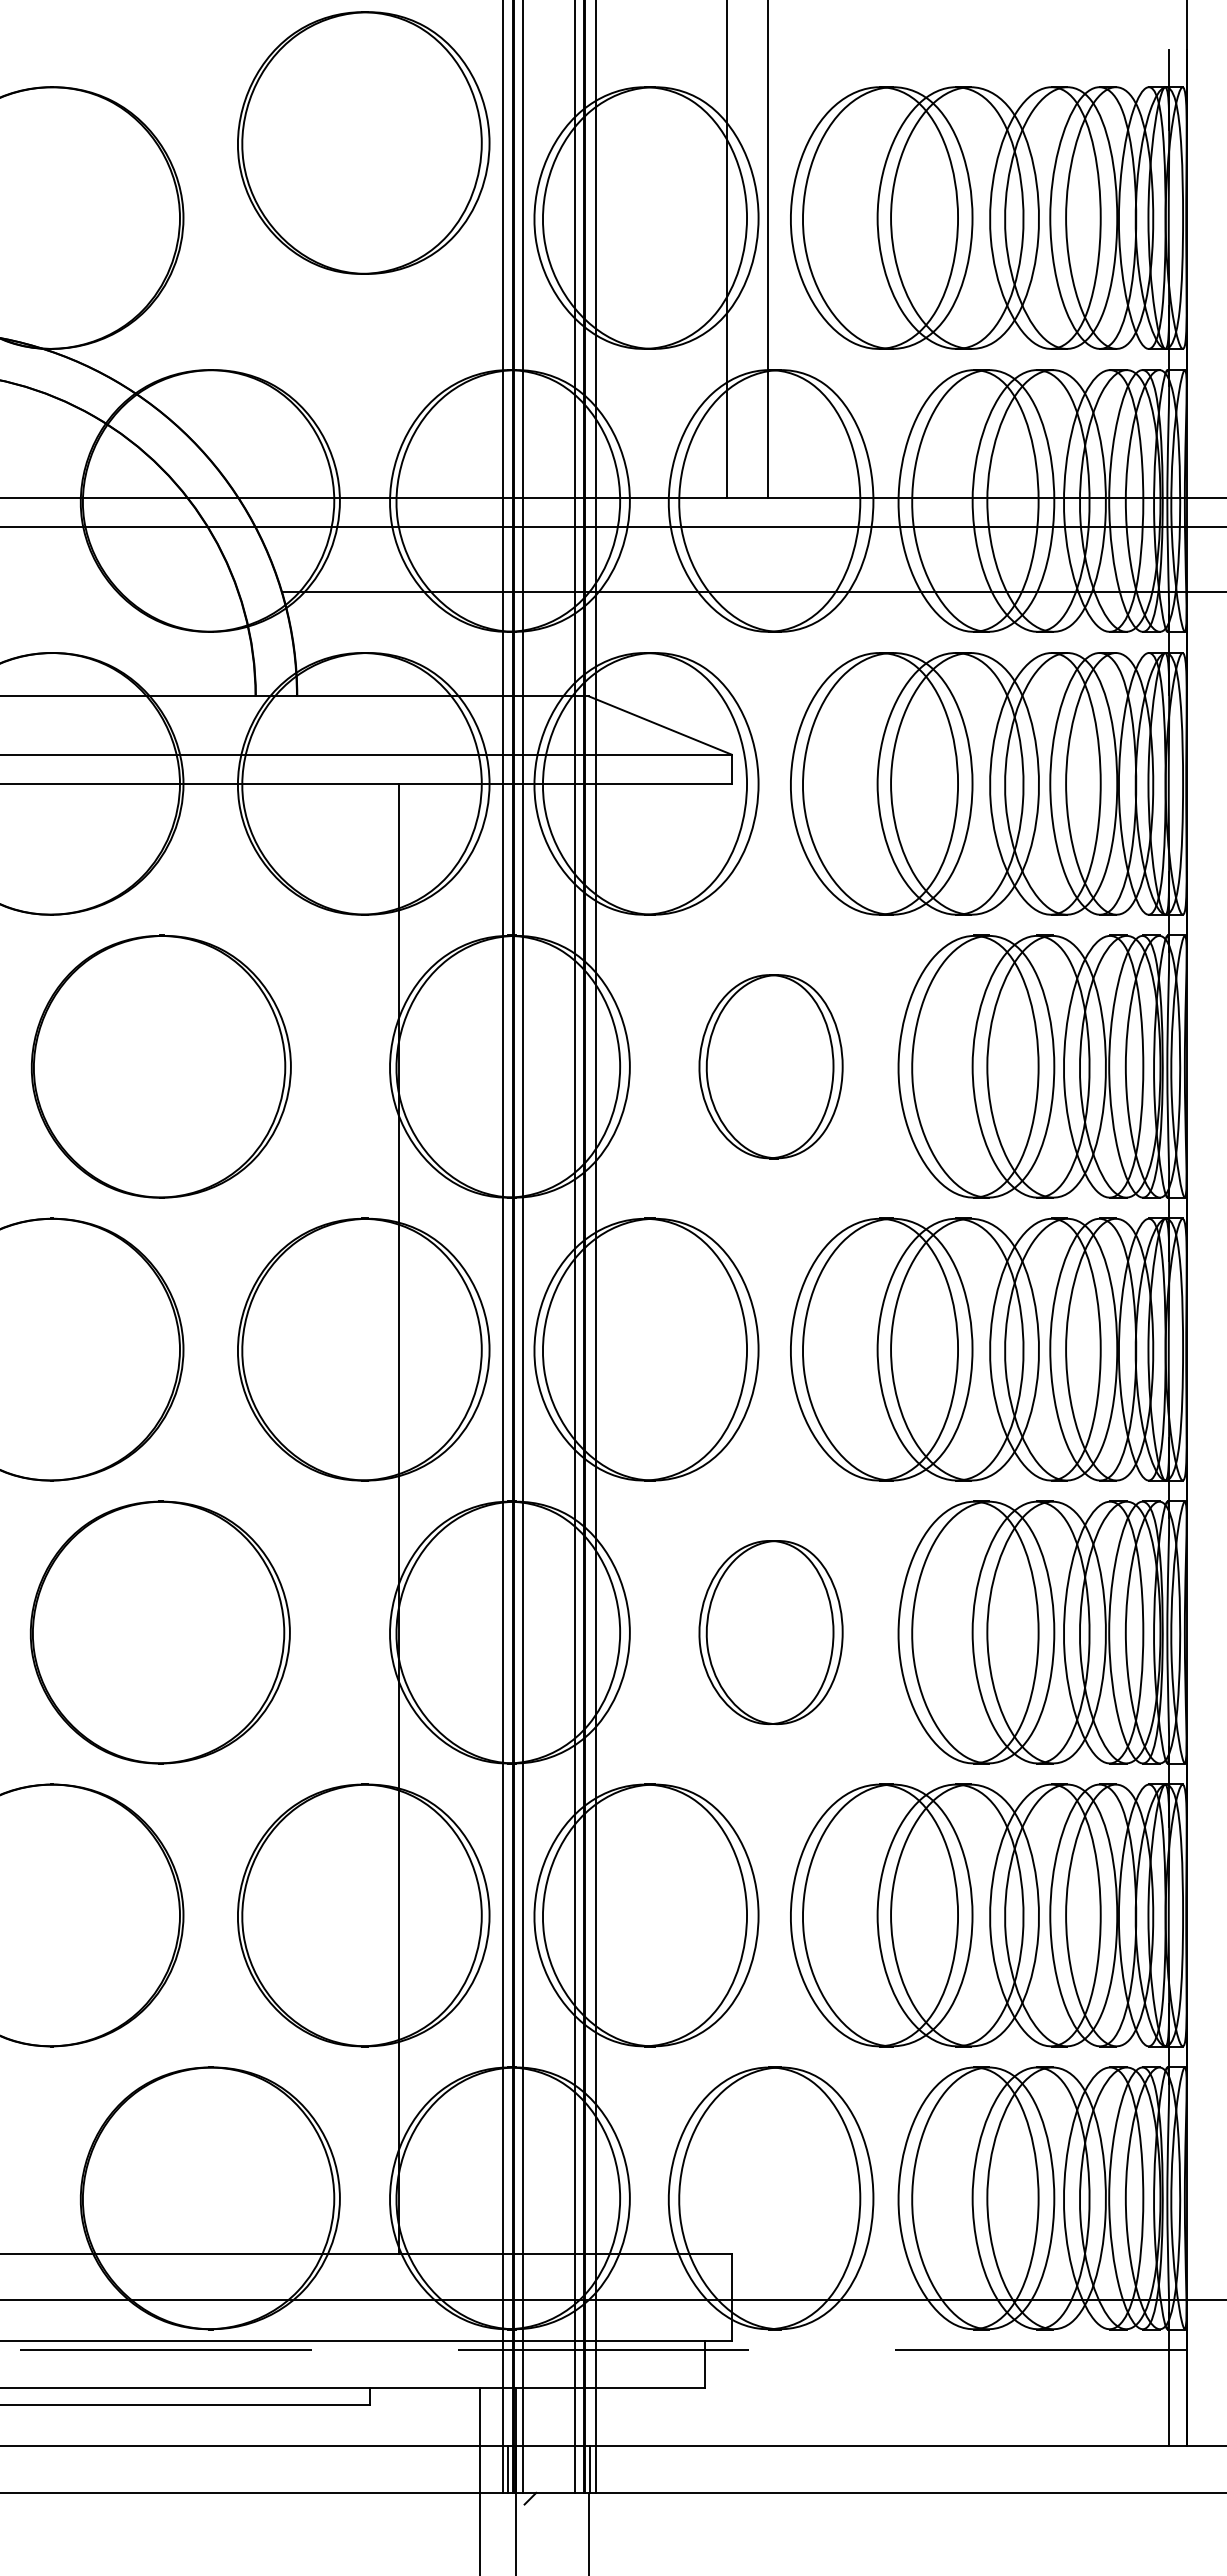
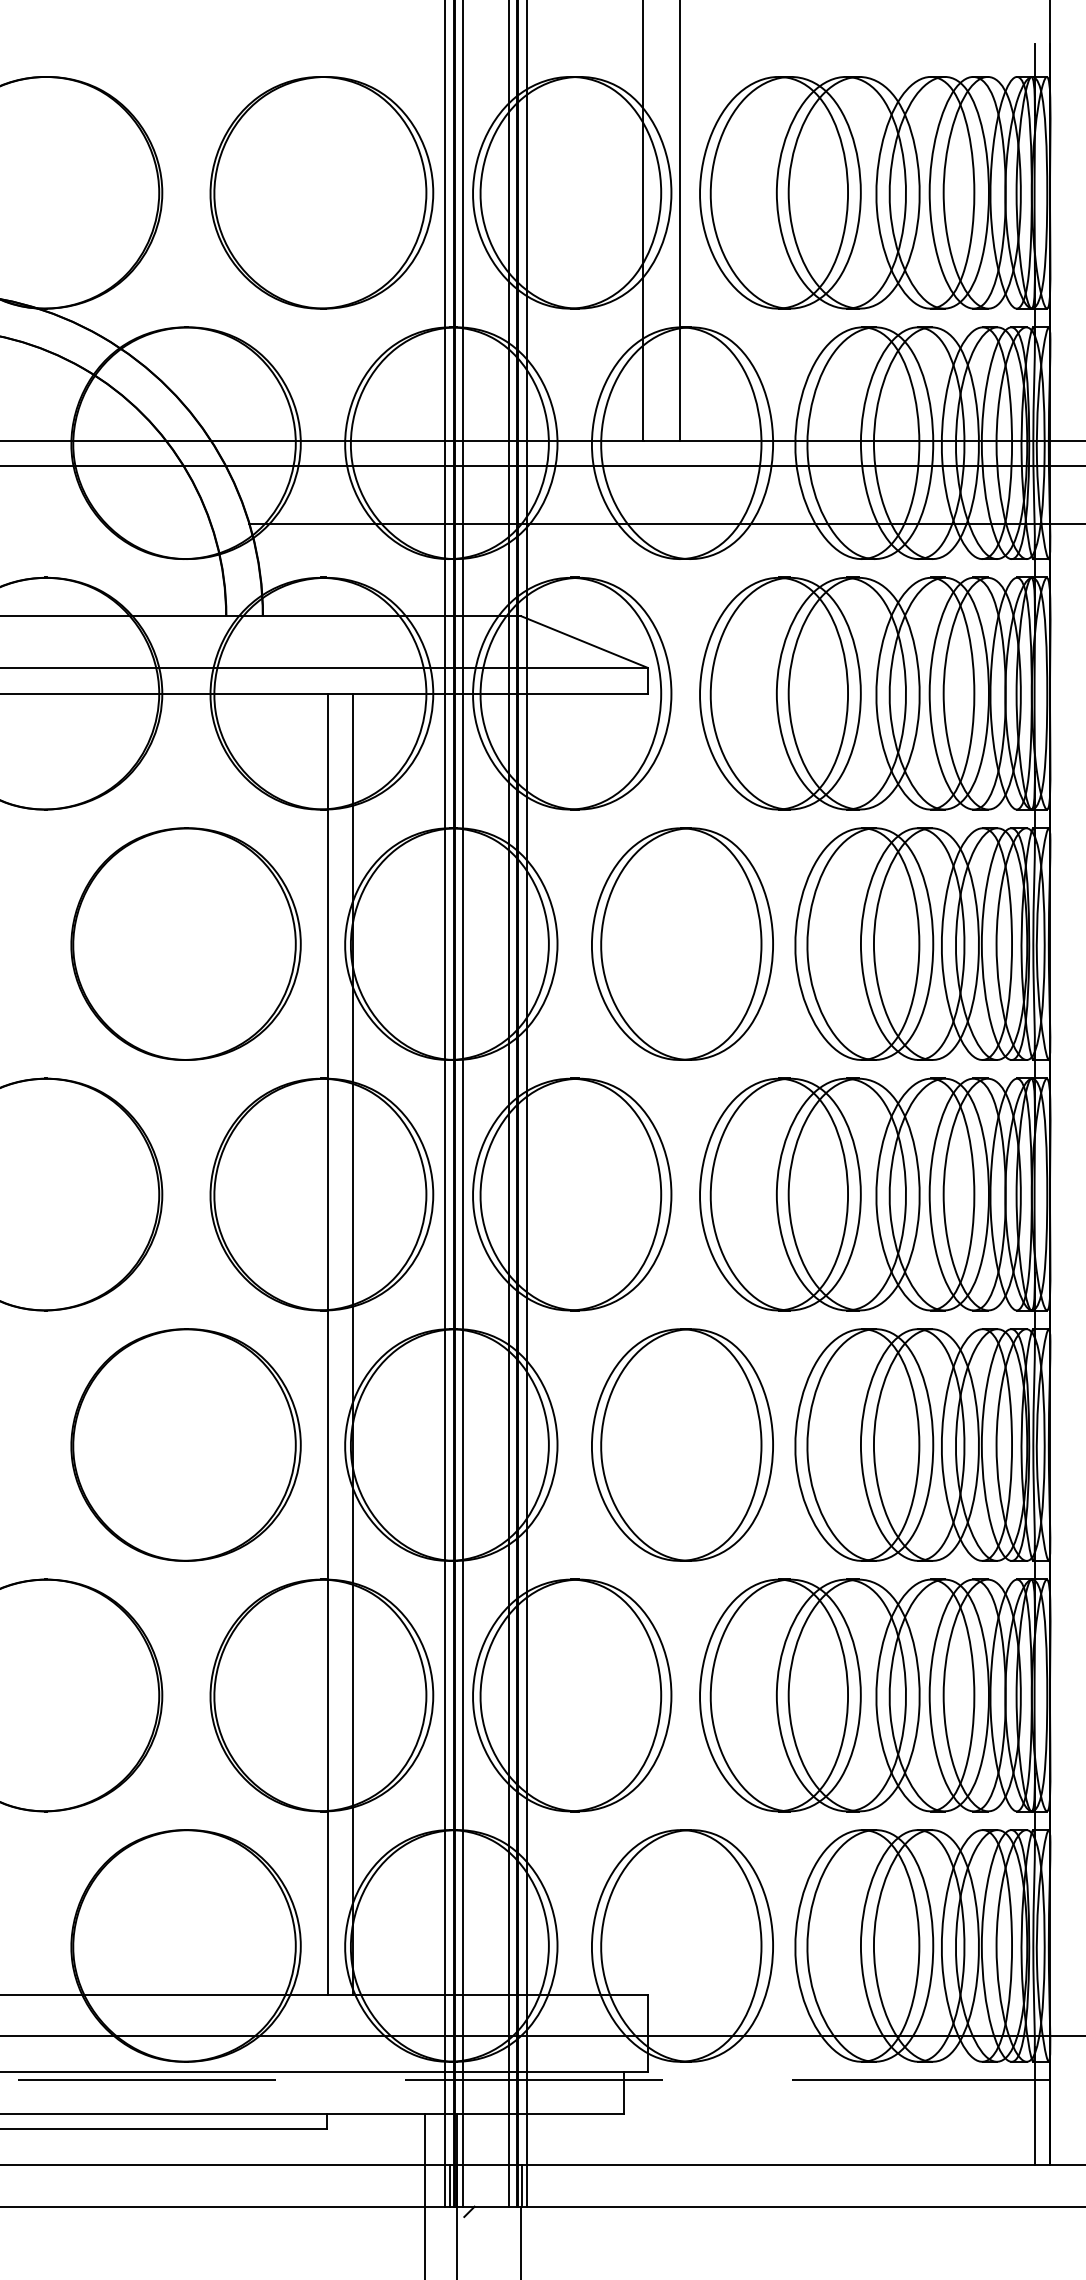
part: (363, 142) -> (321, 192), moved
part: (160, 1066) -> (185, 943), moved
part: (770, 1066) -> (681, 943), size x1.43
line: (370, 1518) -> (327, 1344), added
part: (159, 1632) -> (185, 1444), moved
part: (770, 1632) -> (681, 1444), size x1.43

